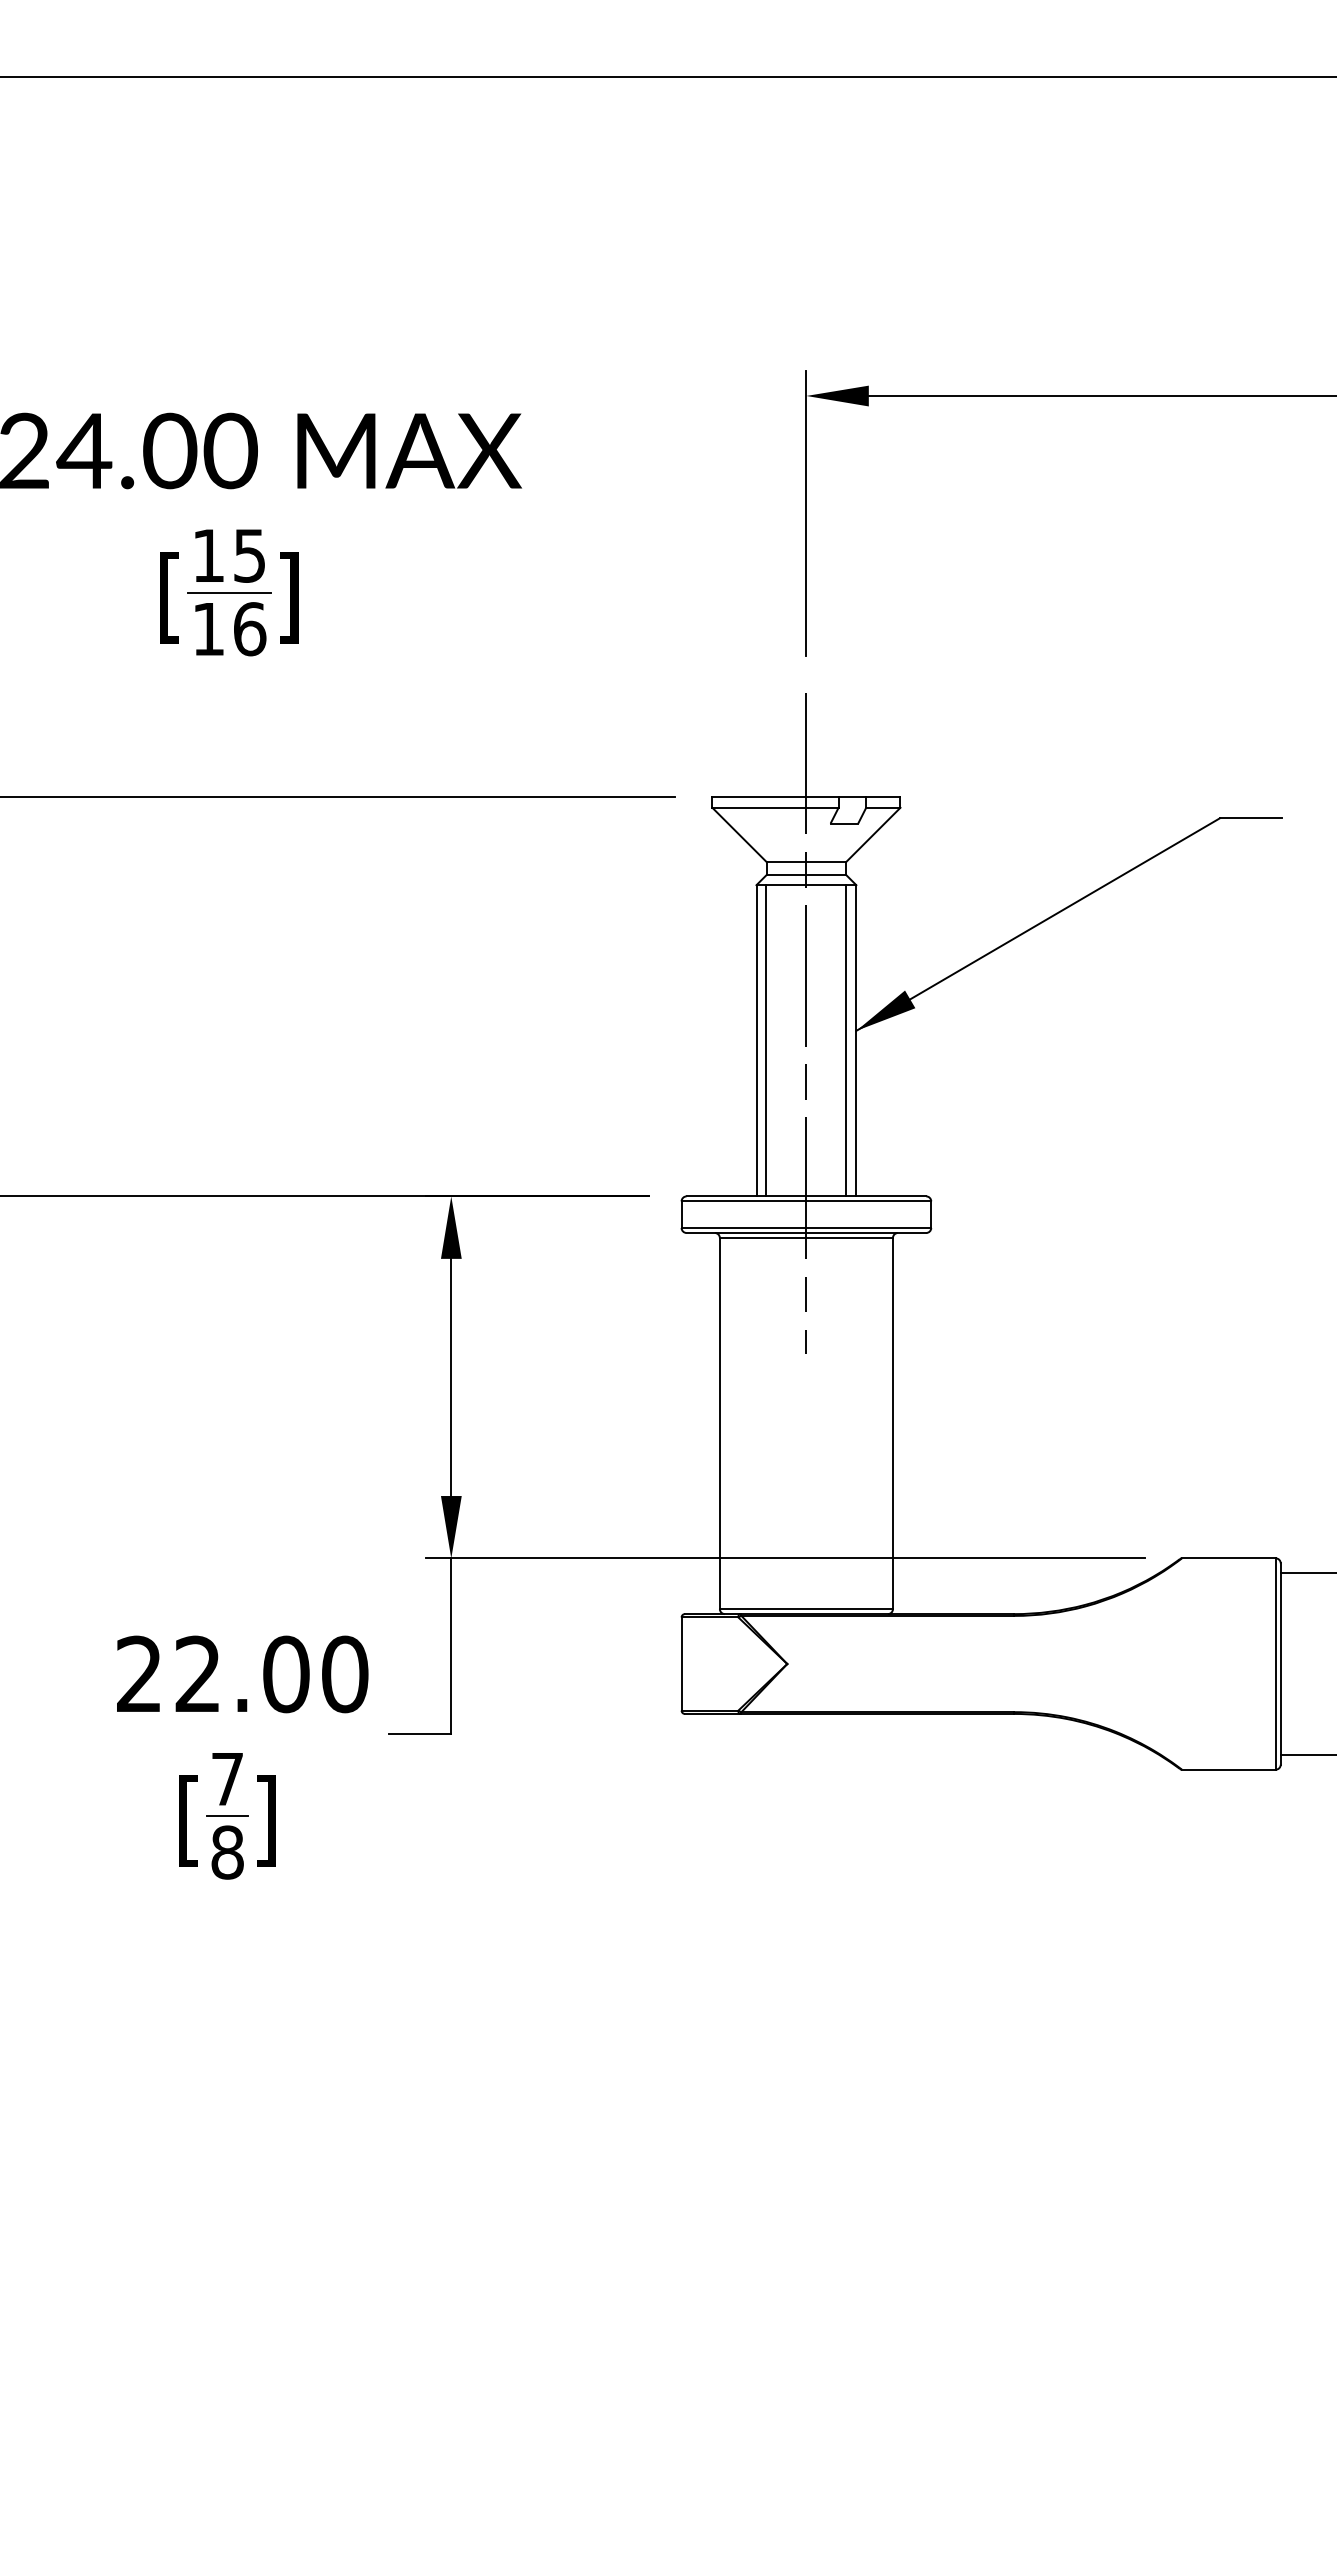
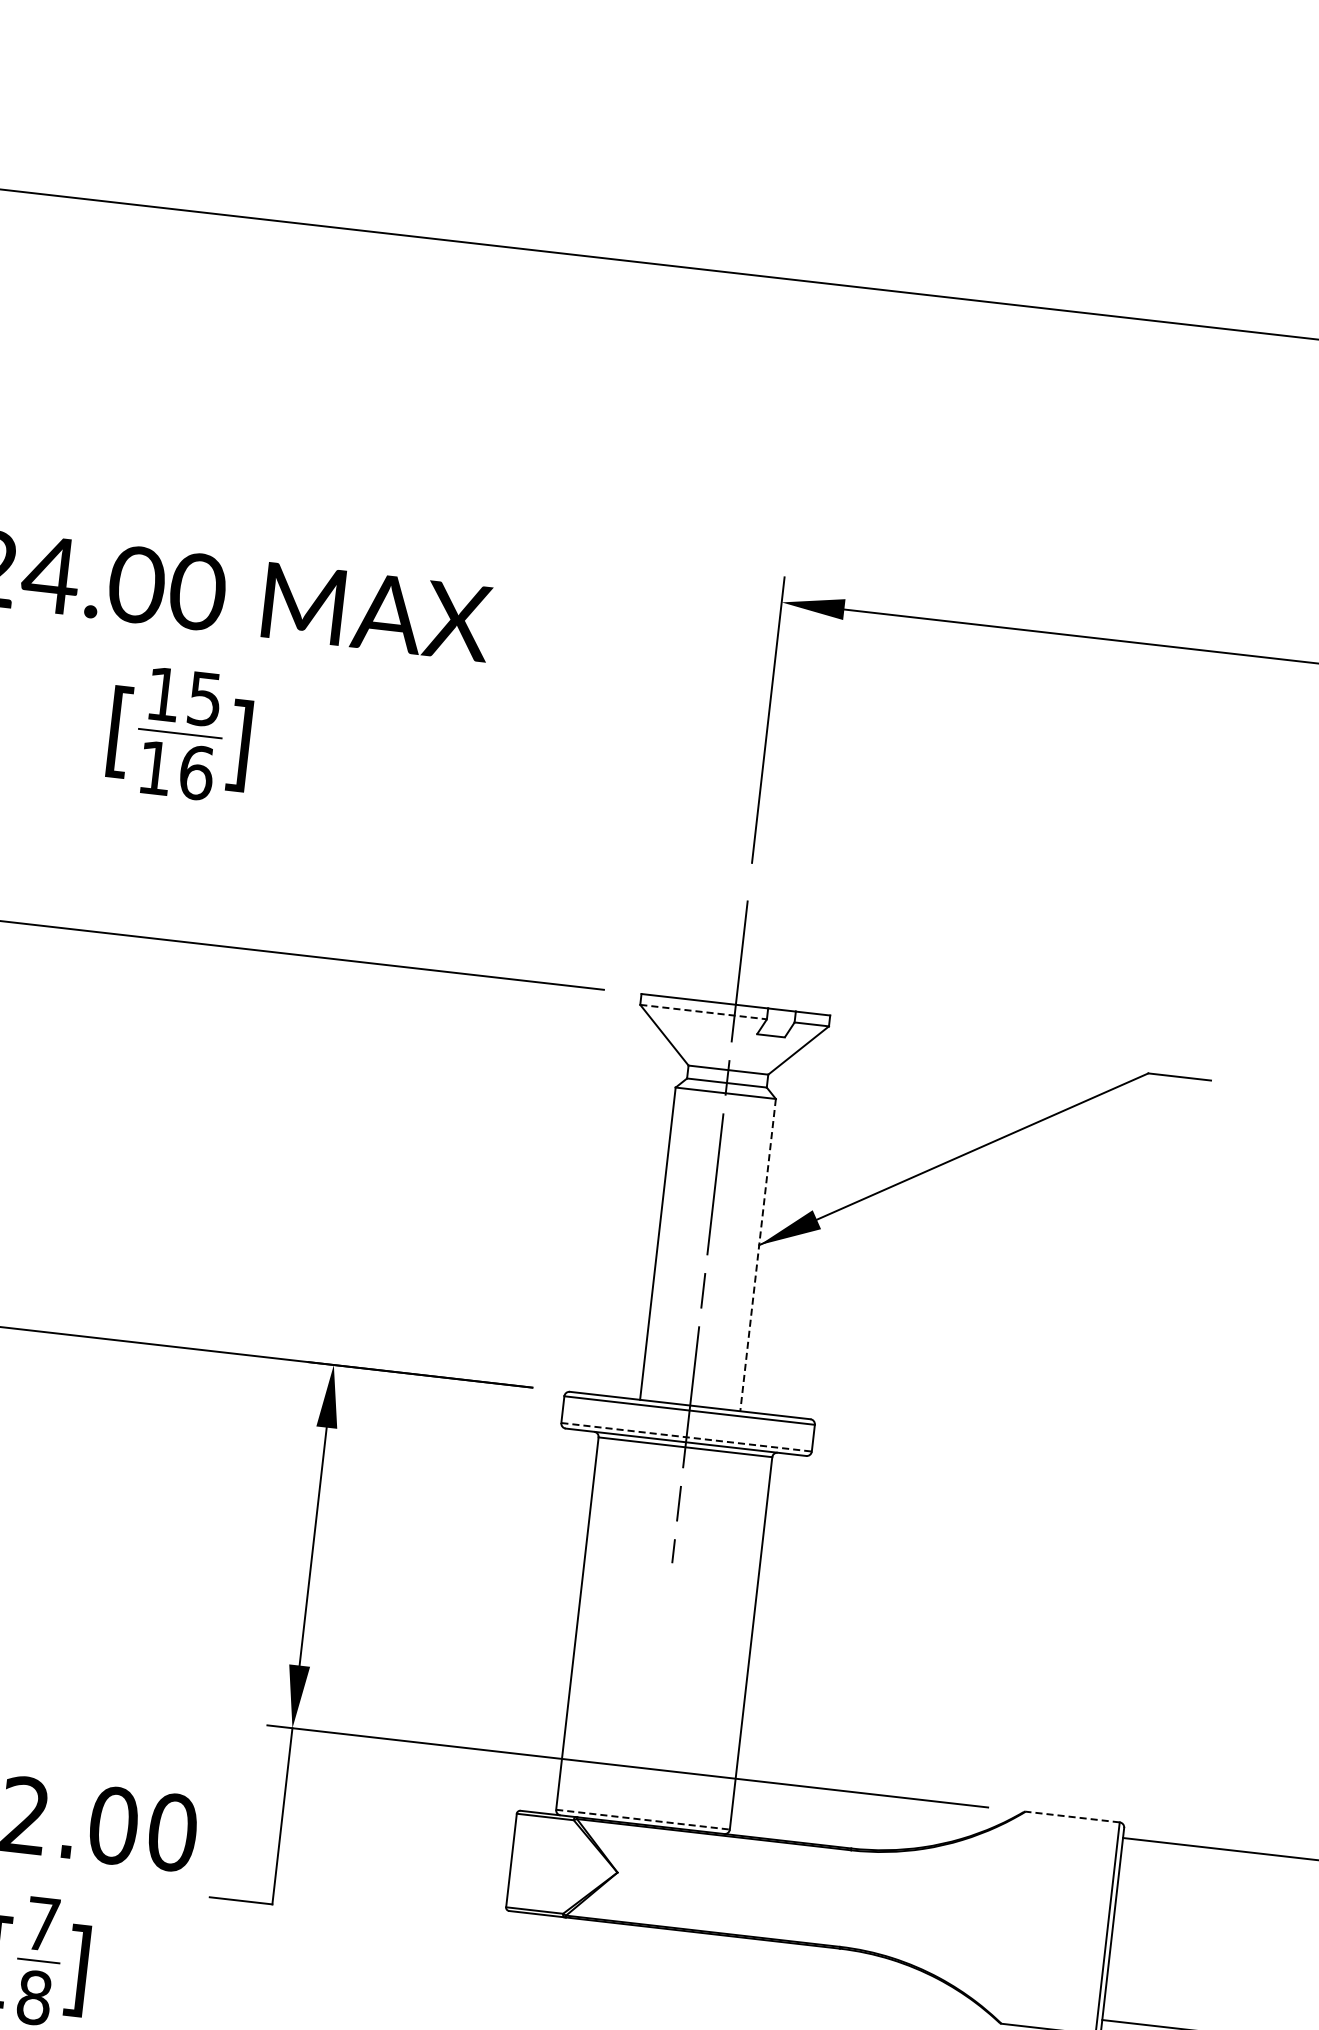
line: (775, 807) -> (703, 1011), solid -> dashed
line: (766, 1040) -> (667, 1244), removed
line: (846, 1040) -> (748, 1253), removed
line: (856, 1040) -> (758, 1254), solid -> dashed
line: (806, 1228) -> (686, 1437), solid -> dashed
line: (1228, 1558) -> (1072, 1817), solid -> dashed
line: (806, 1609) -> (643, 1820), solid -> dashed

